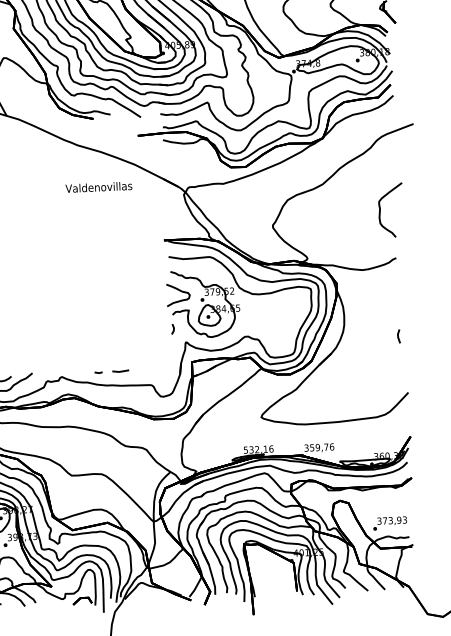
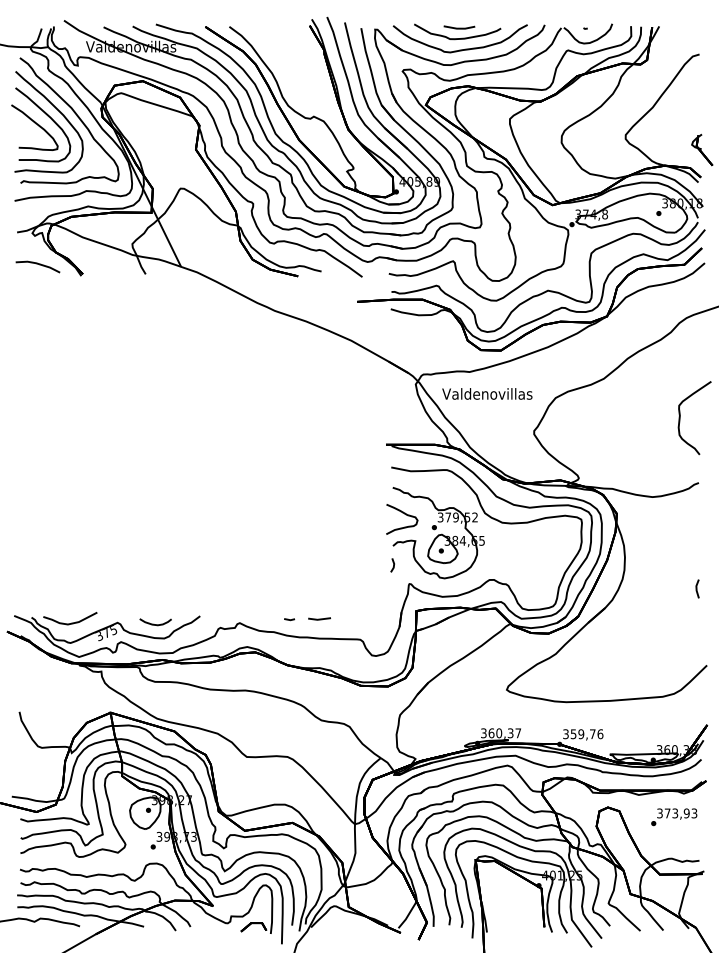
text: (99, 186) -> (487, 393), moved
text: (258, 449) -> (501, 733), 532,16 -> 360,37
text: (390, 523) -> (674, 817), moved

